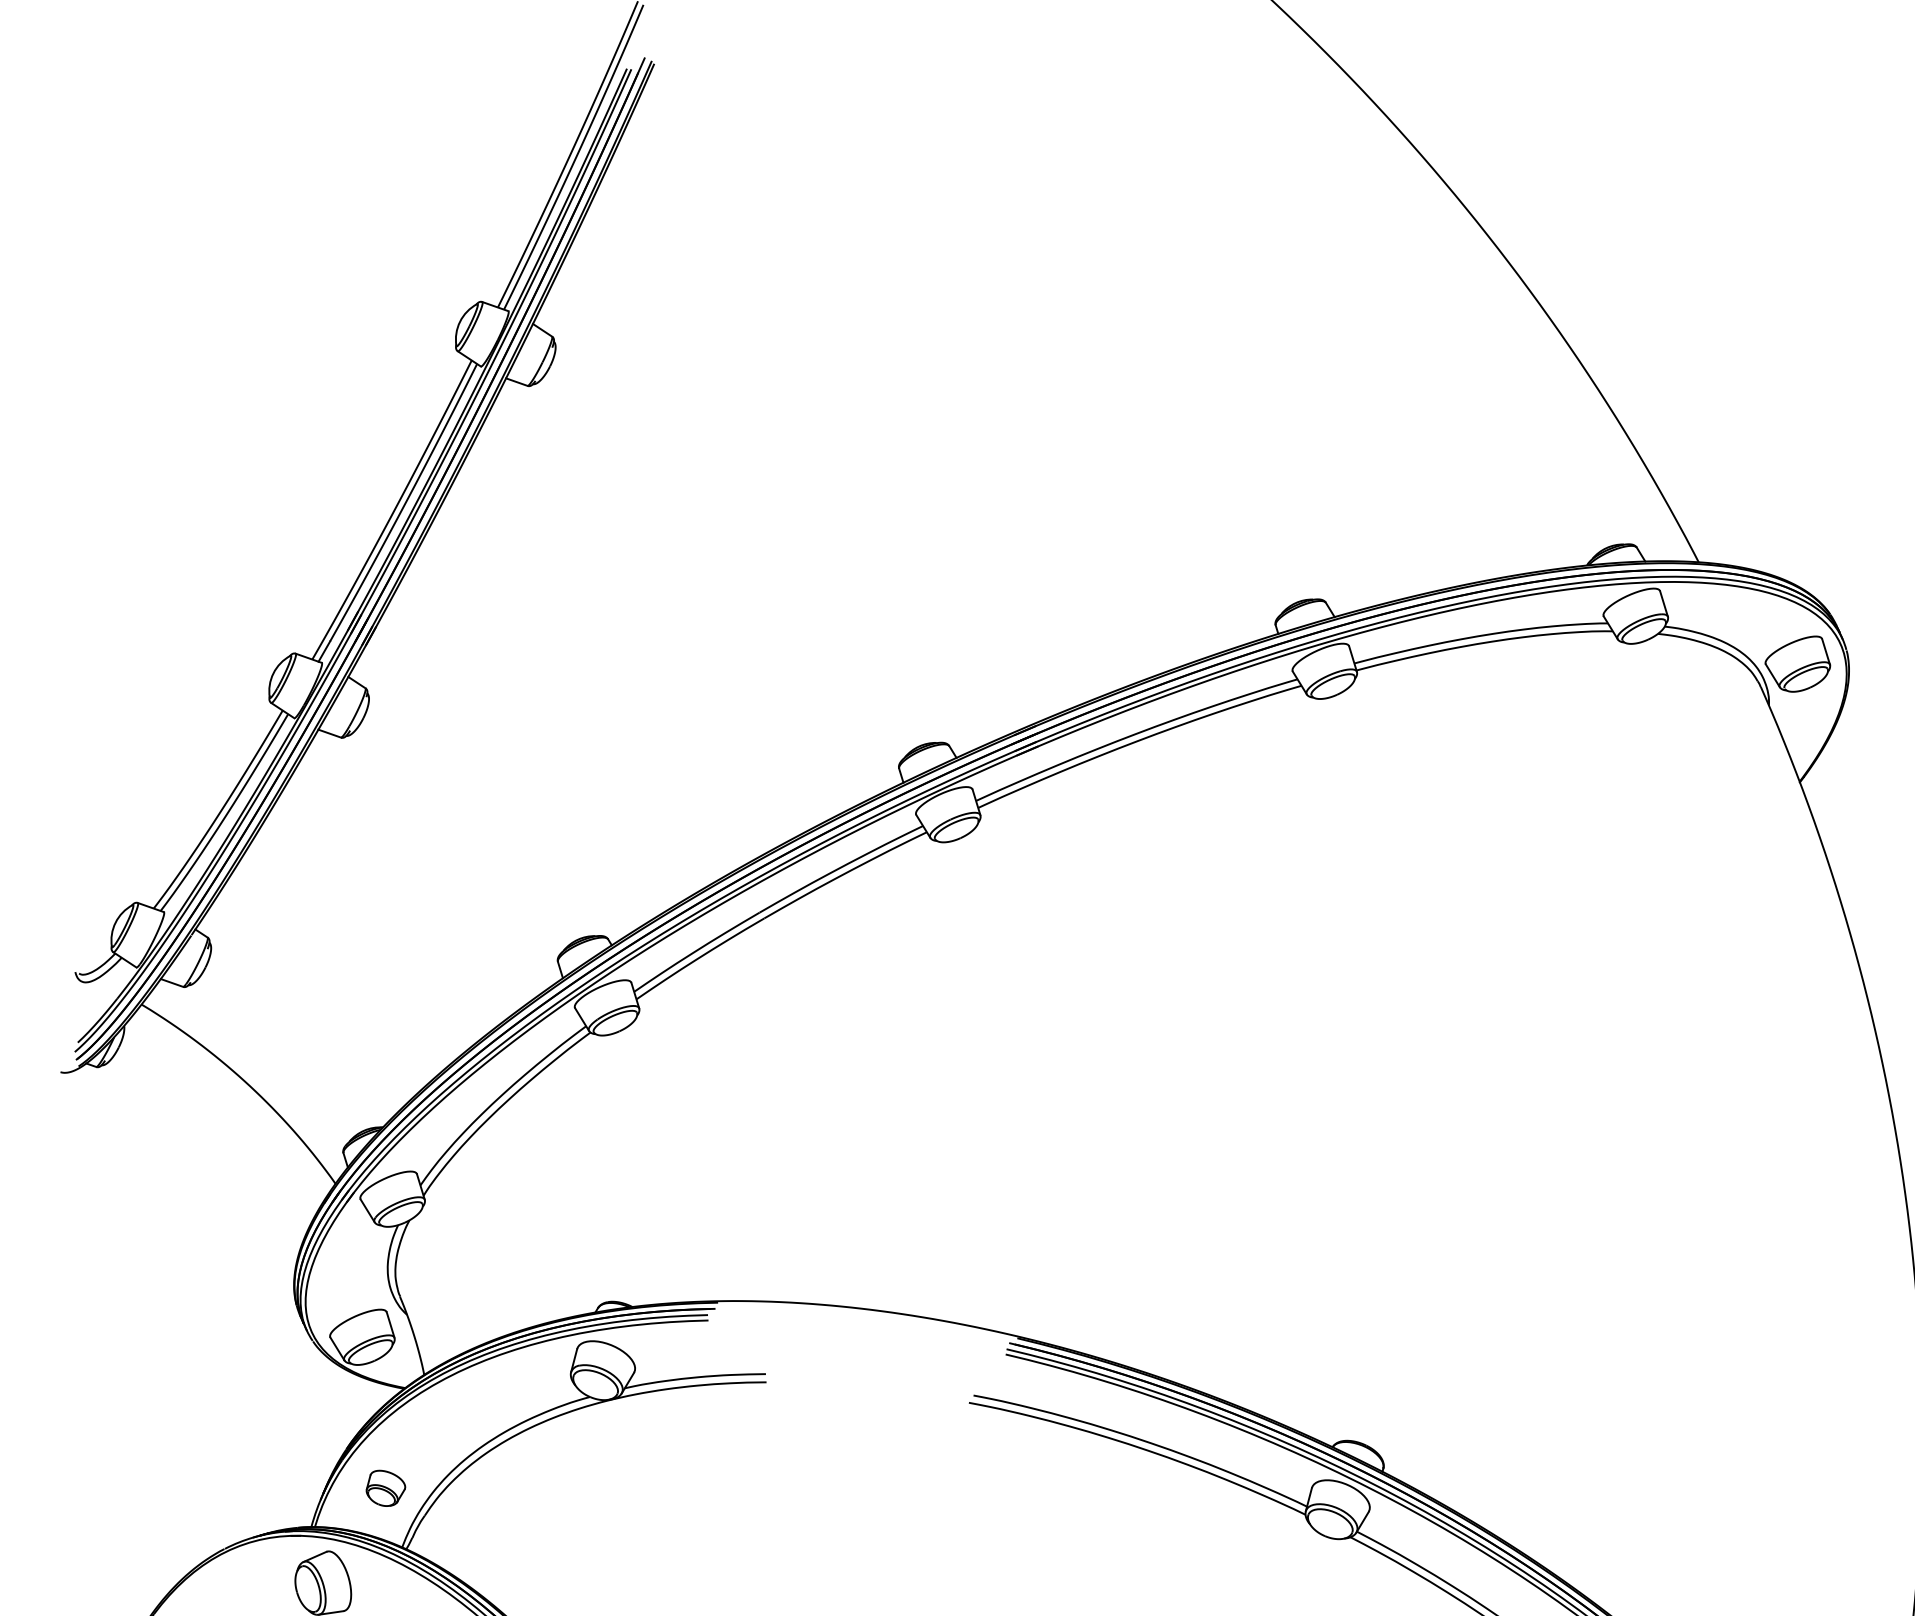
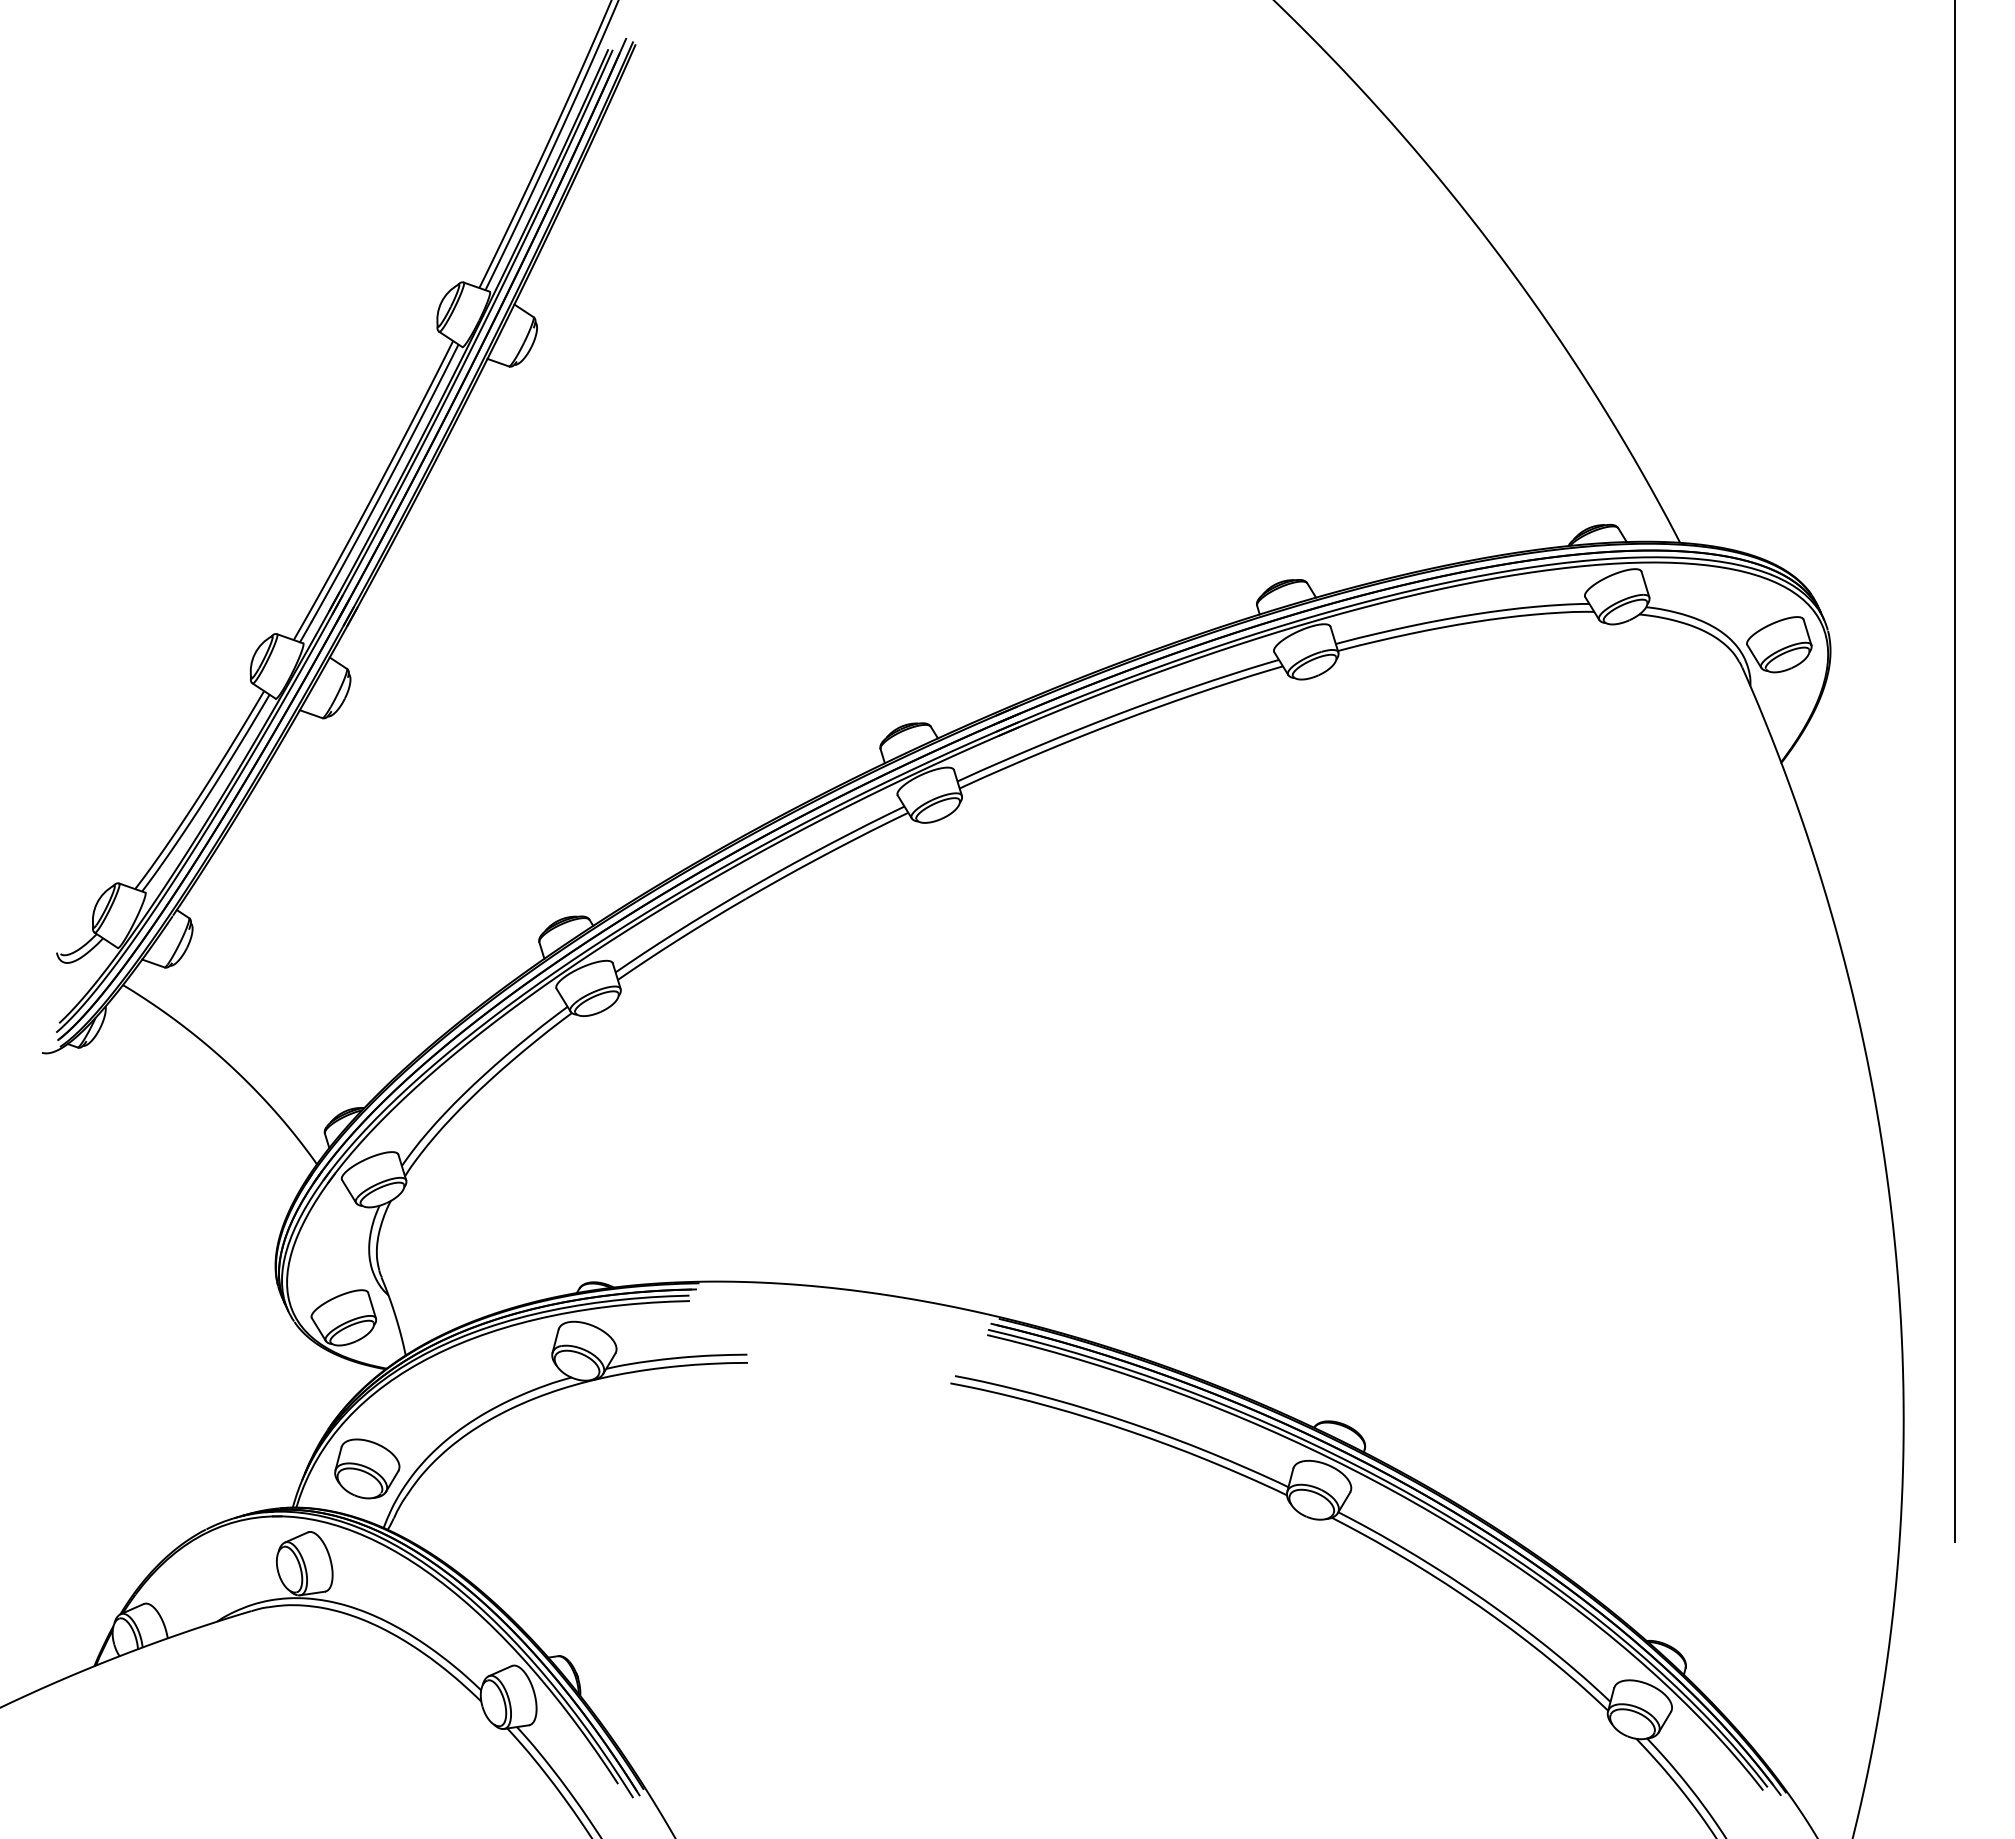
part: (386, 1487) -> (367, 1468), size x1.67

